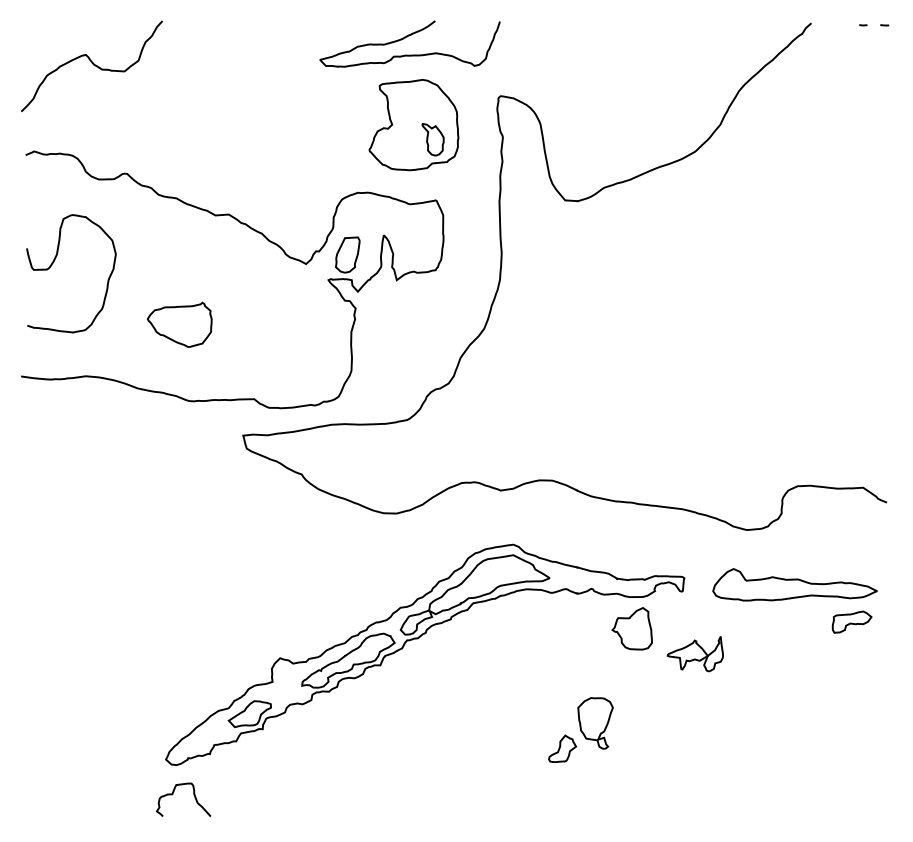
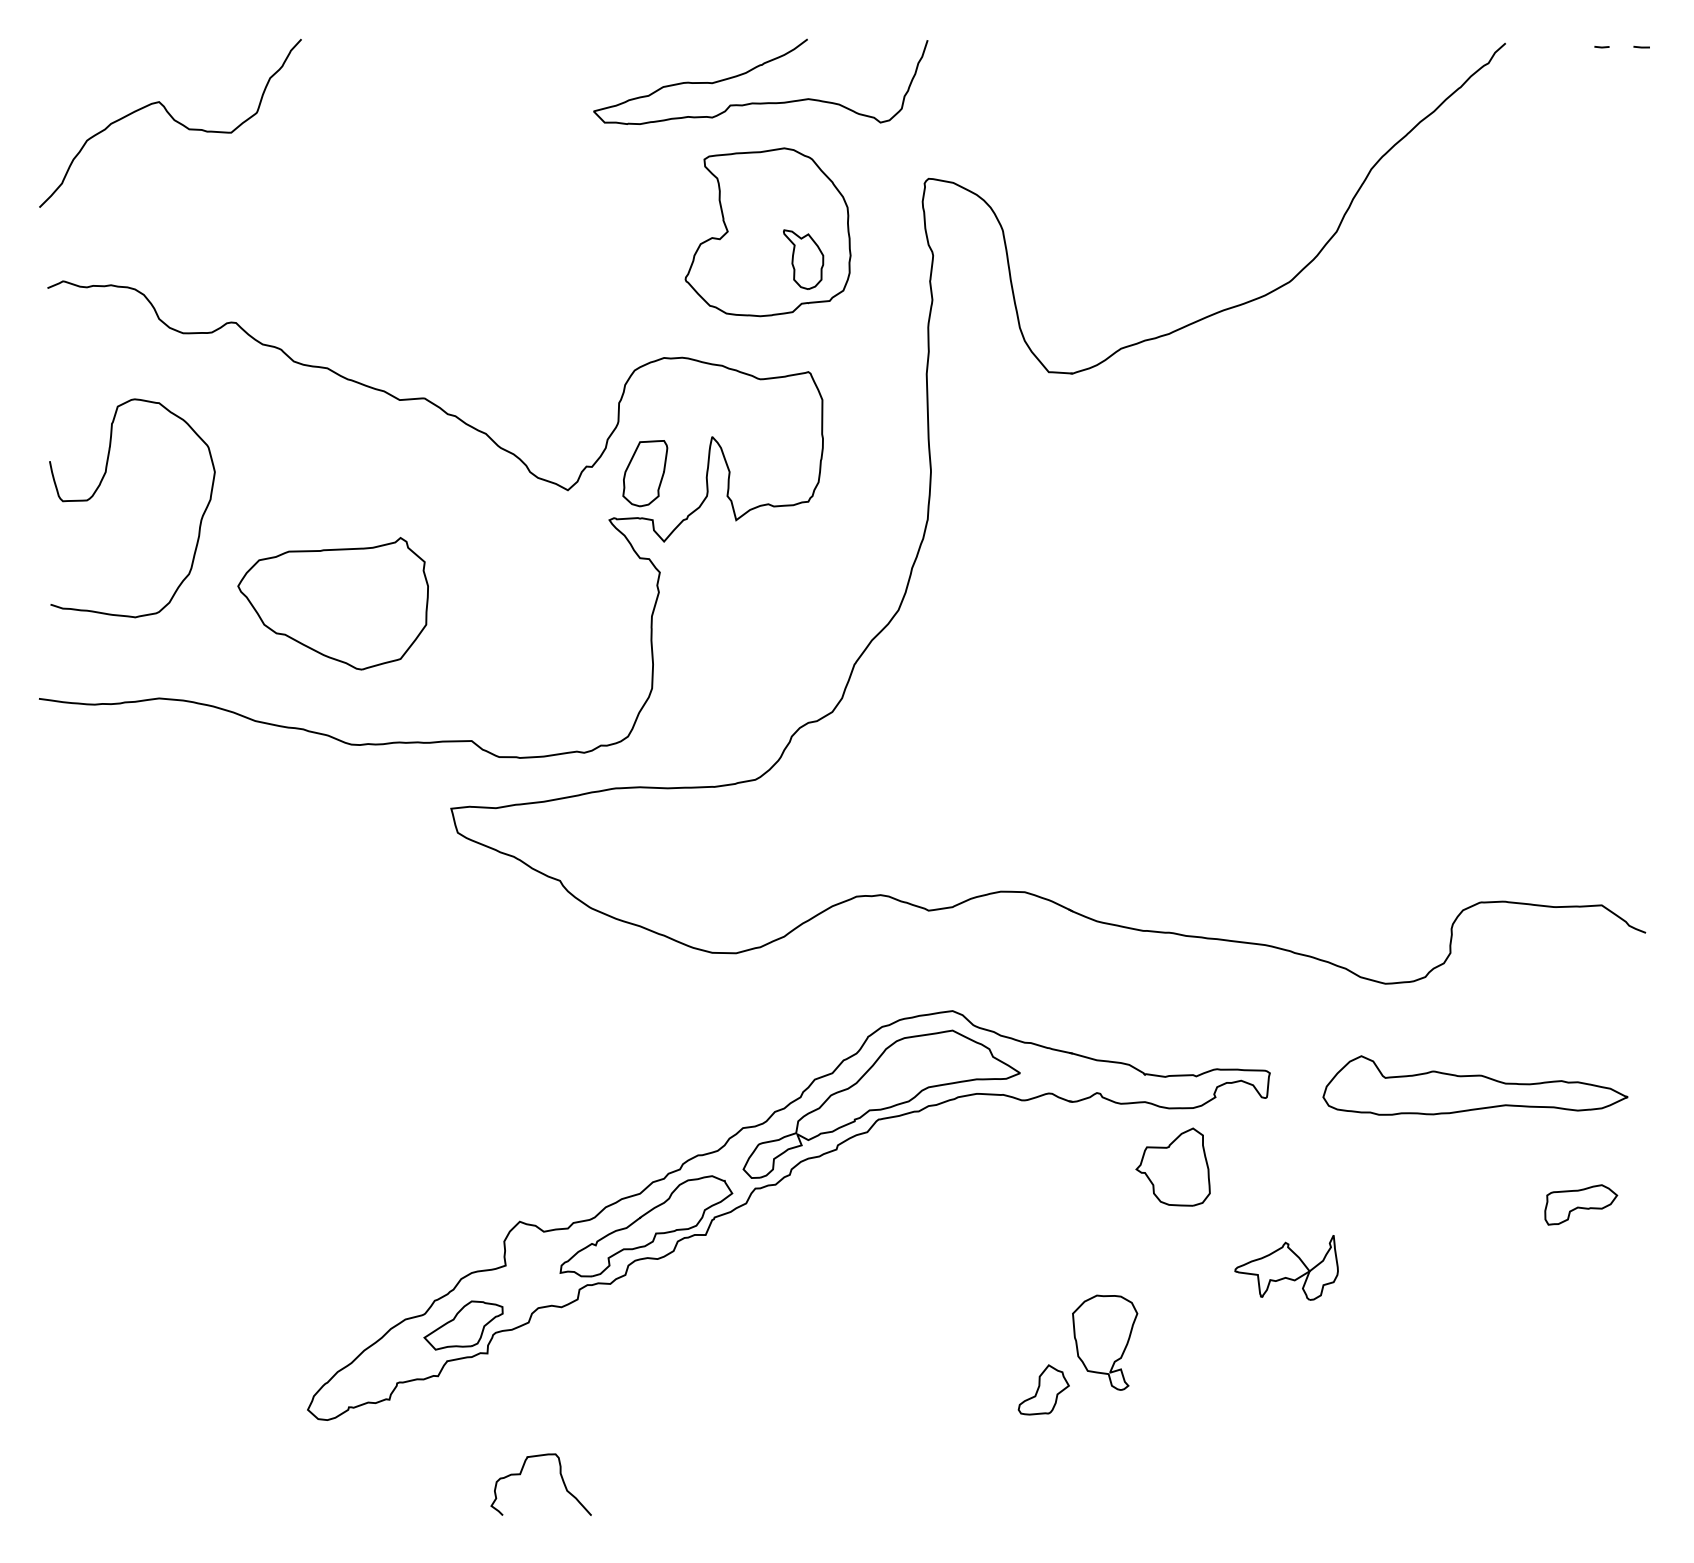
part: (179, 324) -> (332, 602), size x1.6
part: (851, 621) -> (1580, 1203), moved
part: (694, 654) -> (1284, 1268), moved
curve: (193, 795) -> (559, 1476), moved

